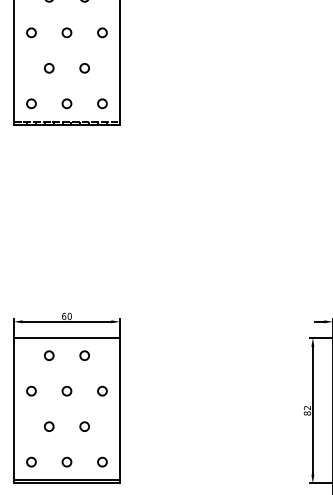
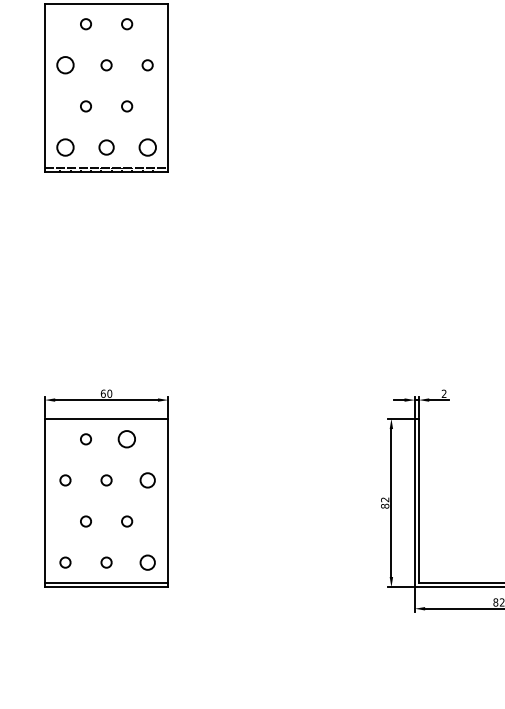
circle: (31, 32) -> (65, 65), size x1.6
circle: (31, 103) -> (65, 147), size x1.6
circle: (66, 103) -> (106, 147), size x1.4
circle: (102, 103) -> (147, 147), size x1.6
circle: (85, 355) -> (127, 439), size x1.6
circle: (102, 391) -> (147, 480), size x1.4
circle: (102, 462) -> (147, 562), size x1.4

